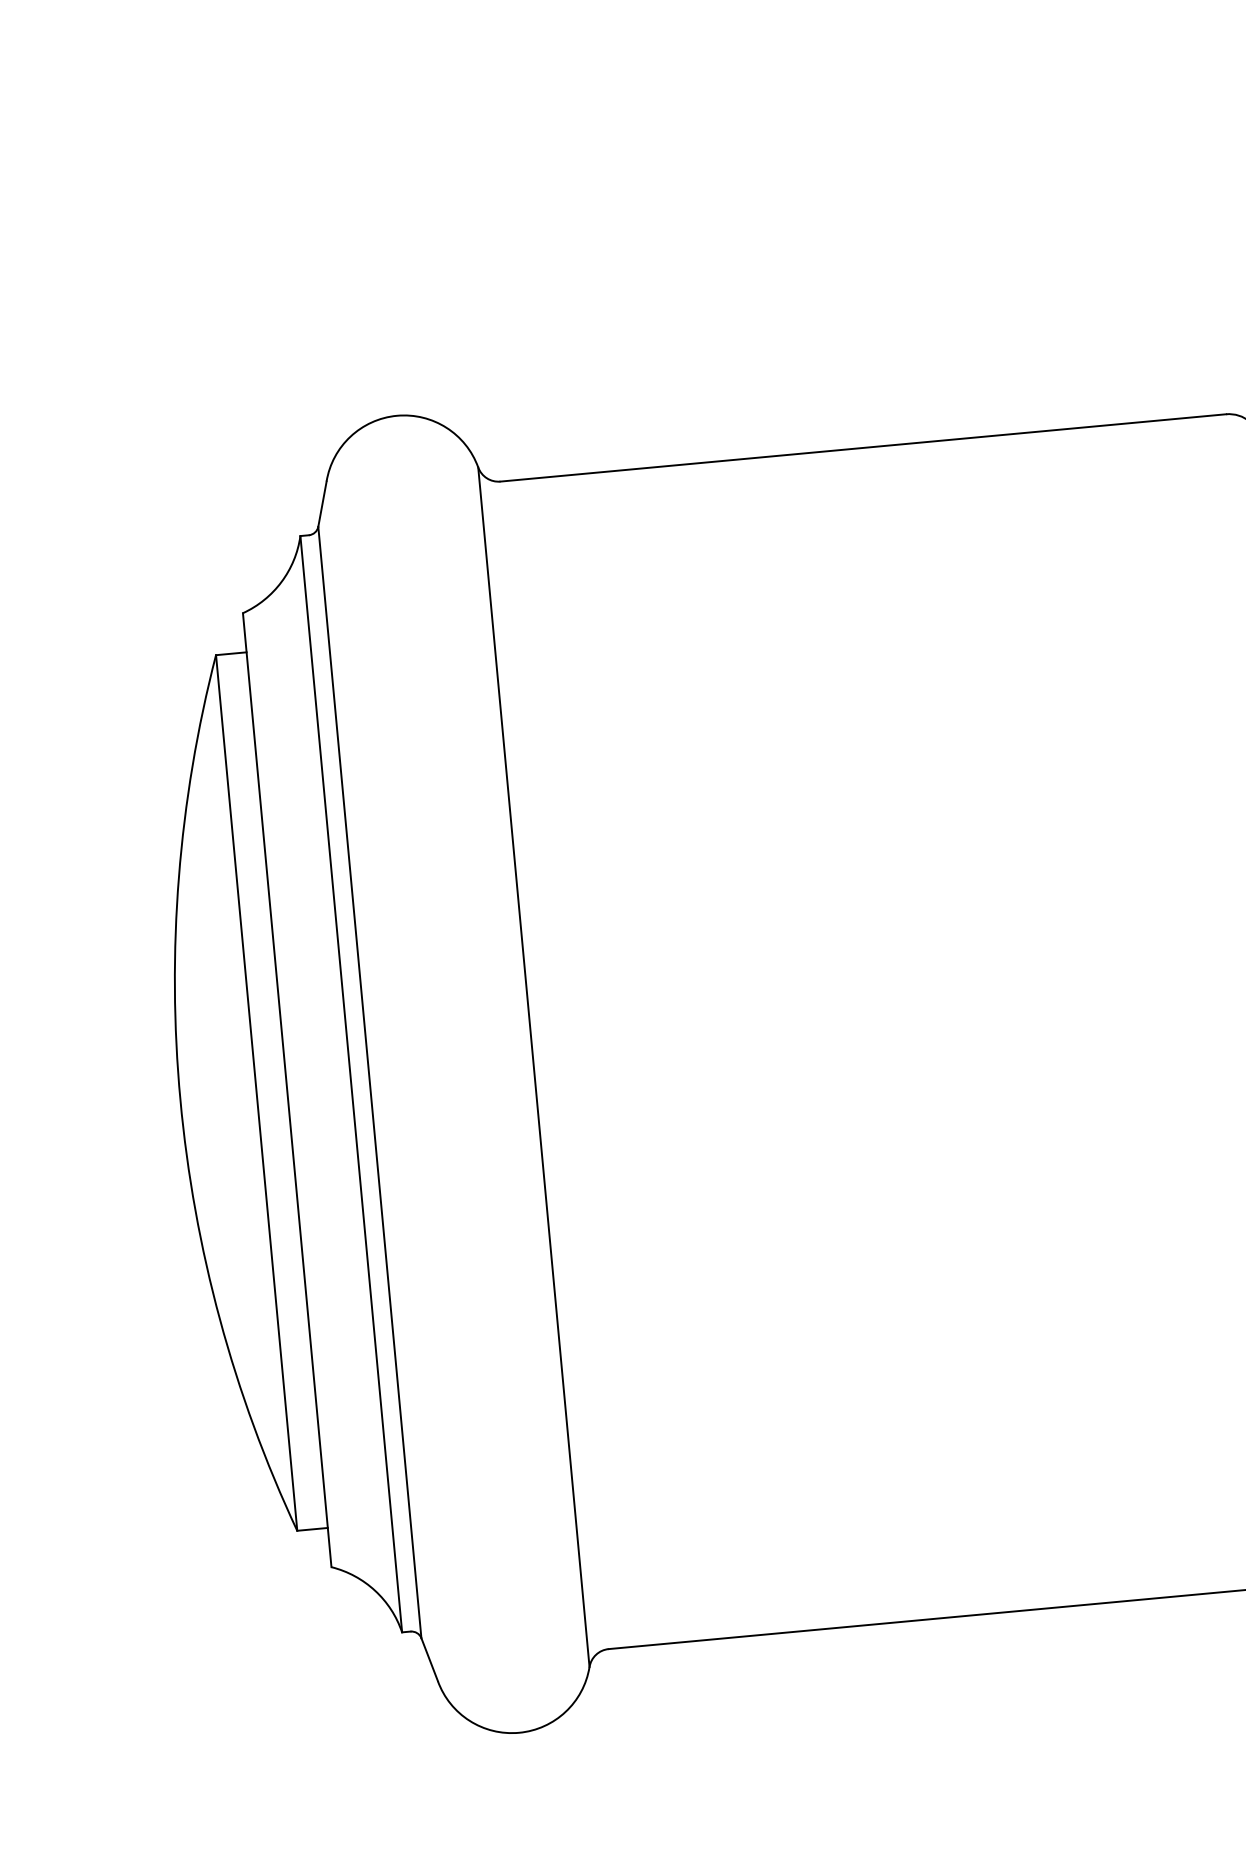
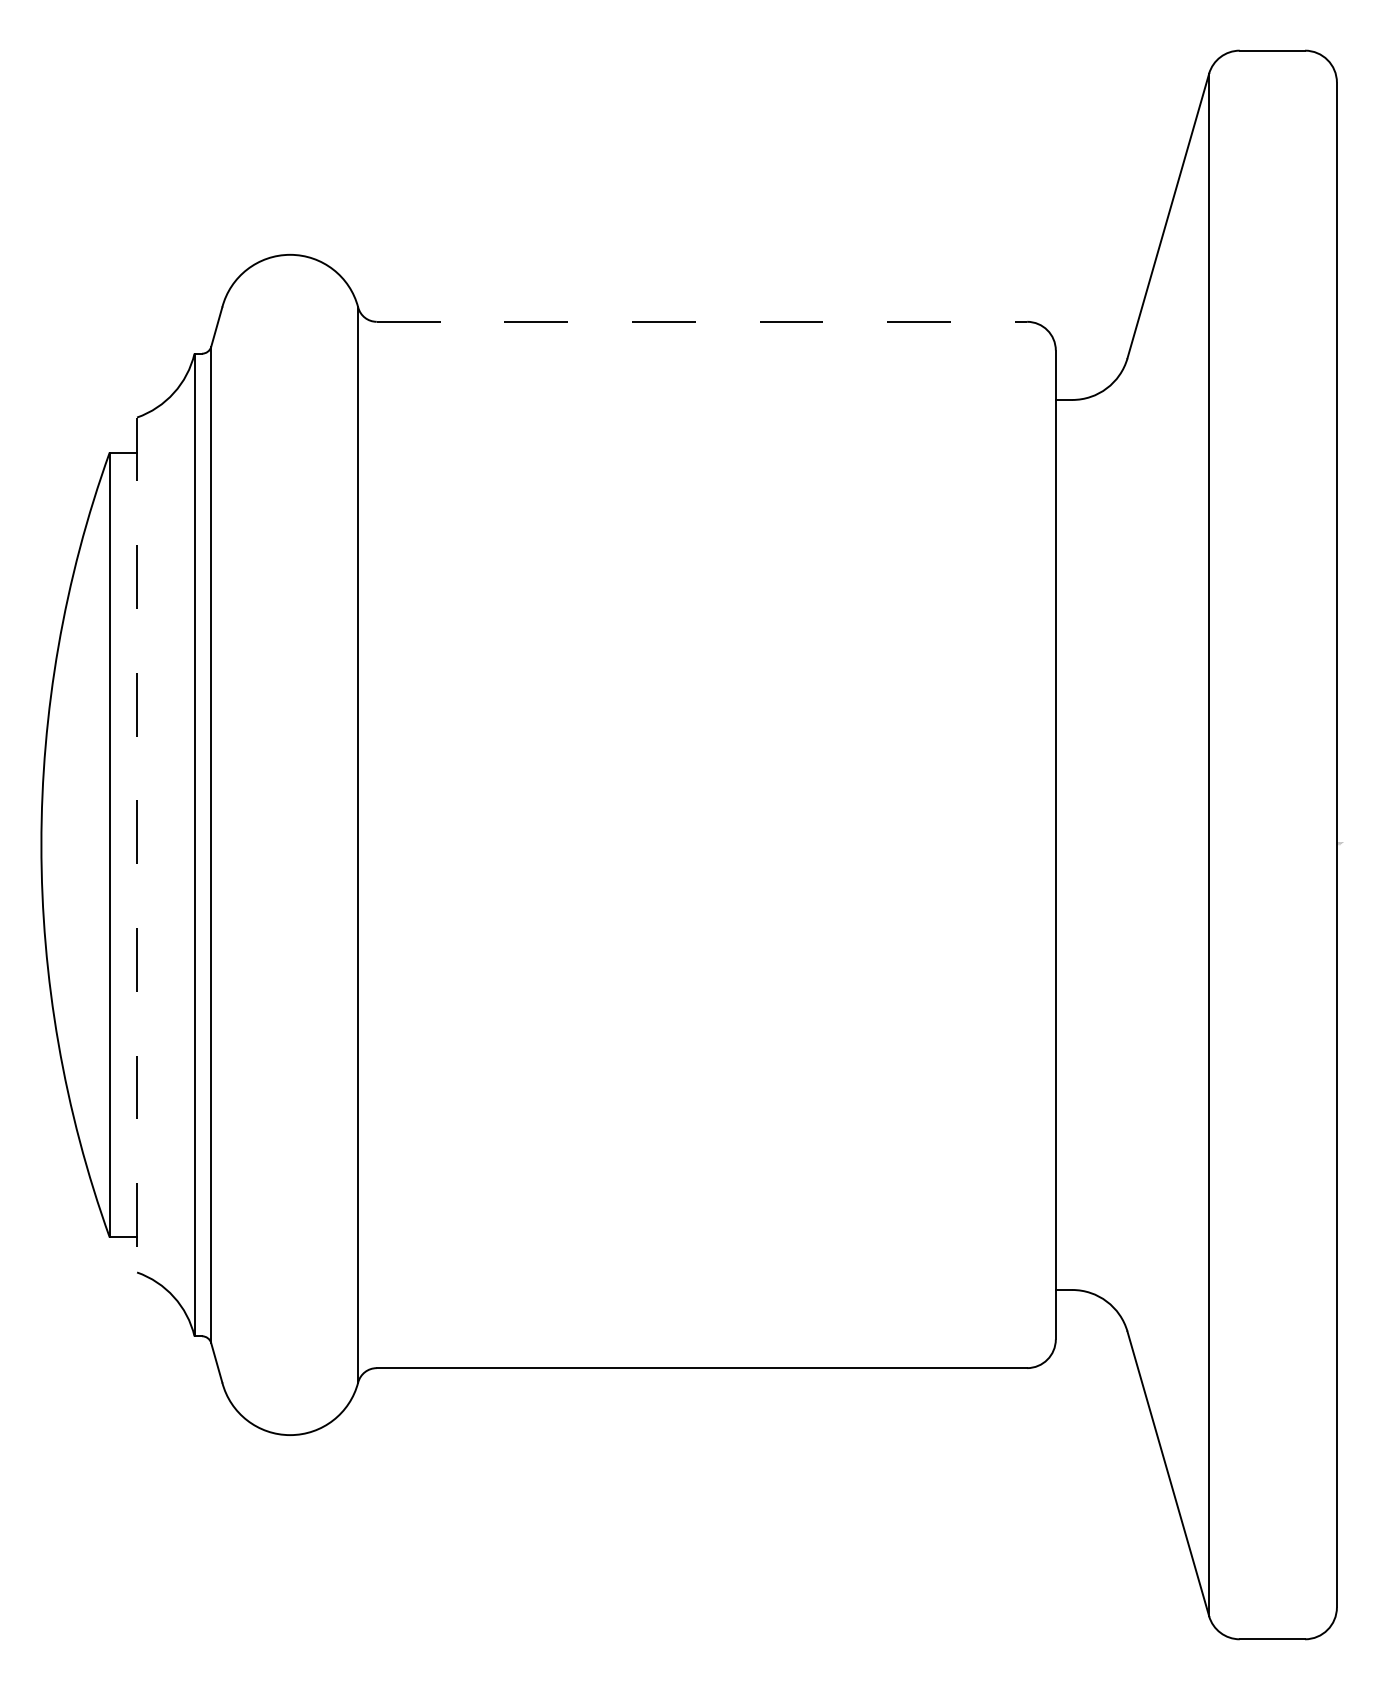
line: (863, 447) -> (702, 321), solid -> dashed
line: (287, 1090) -> (137, 845), solid -> dashed

